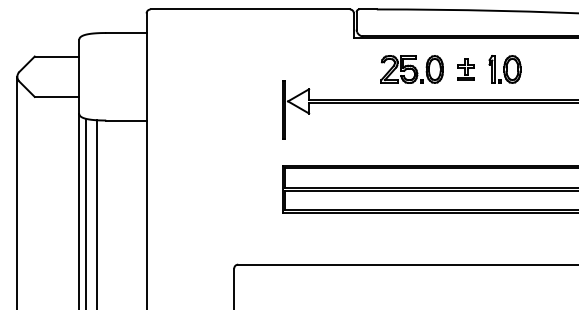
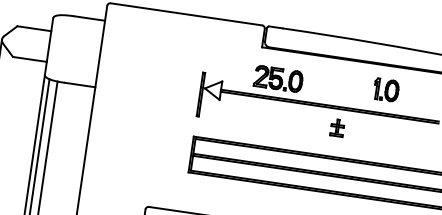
part: (411, 69) -> (278, 78), moved
part: (465, 69) -> (336, 127), moved
part: (504, 69) -> (385, 90), moved

